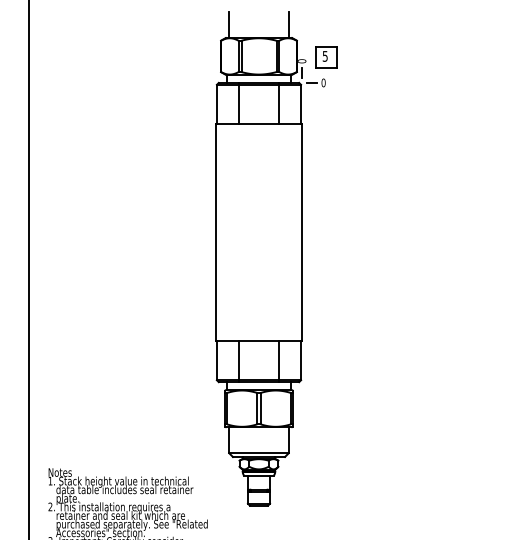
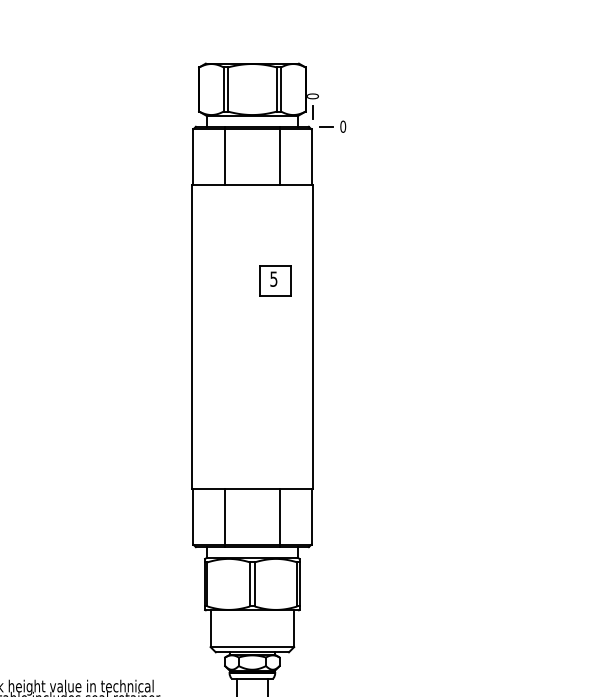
line: (229, 24) -> (210, 44), removed
line: (288, 24) -> (293, 44), removed
part: (326, 57) -> (275, 280), moved

